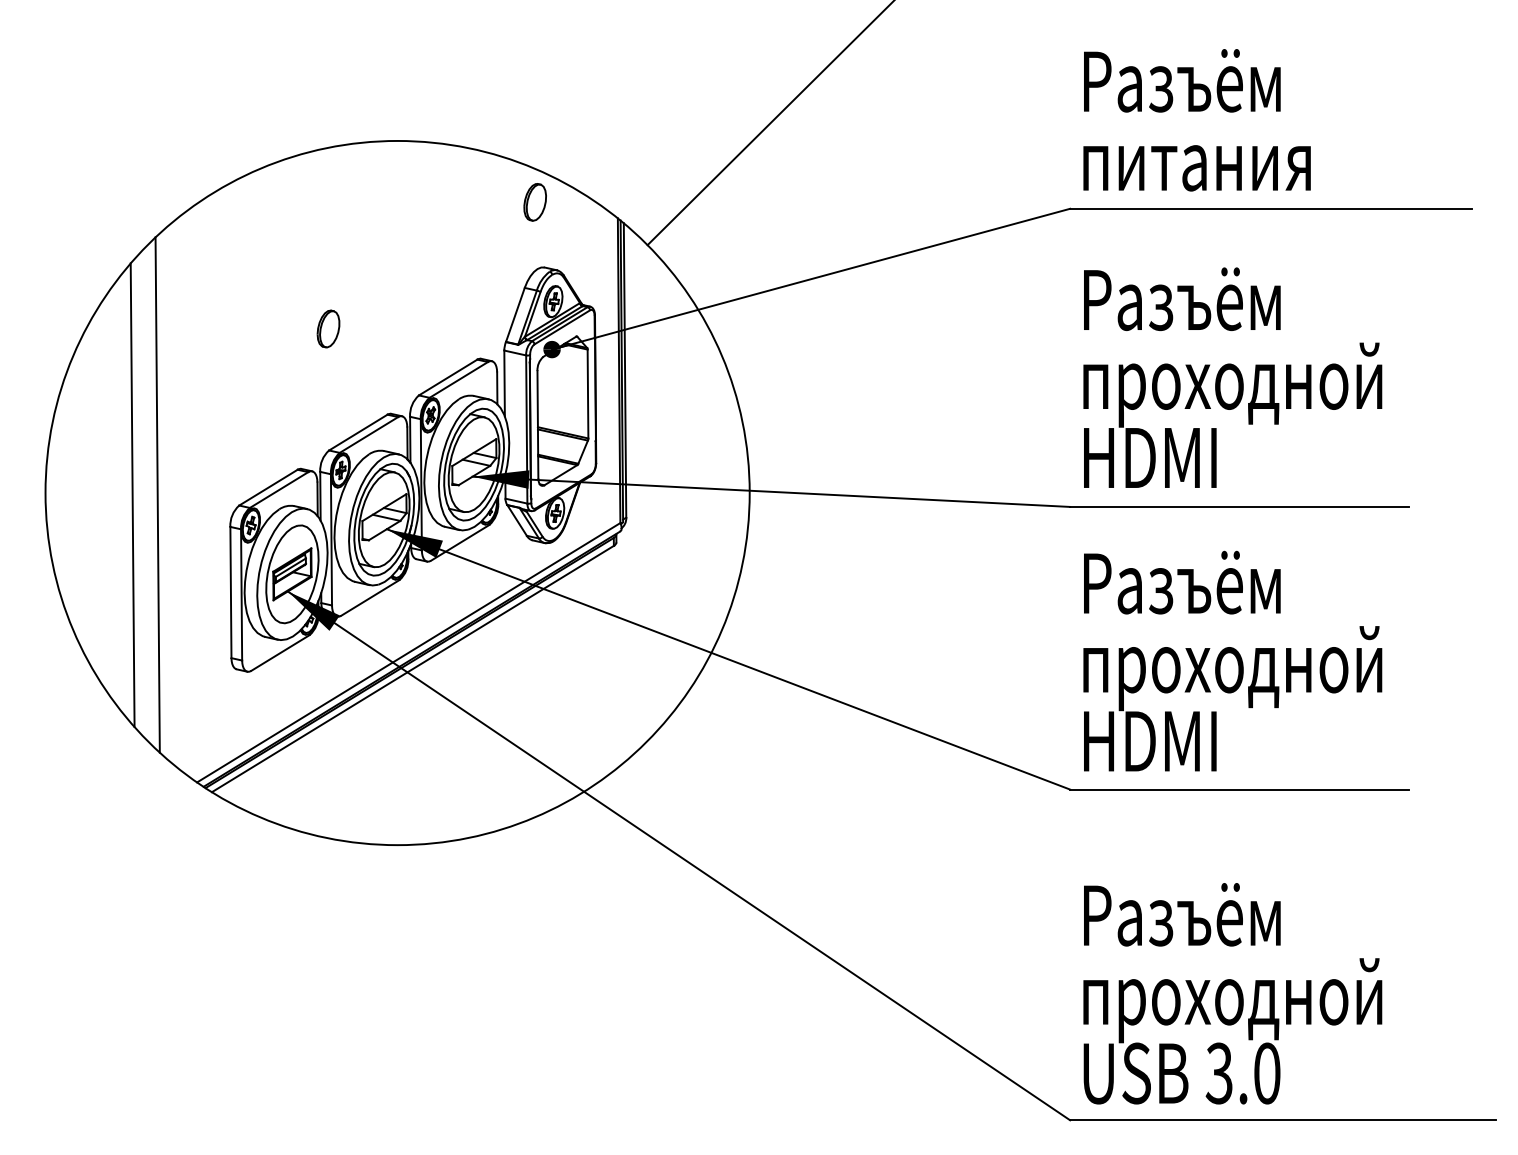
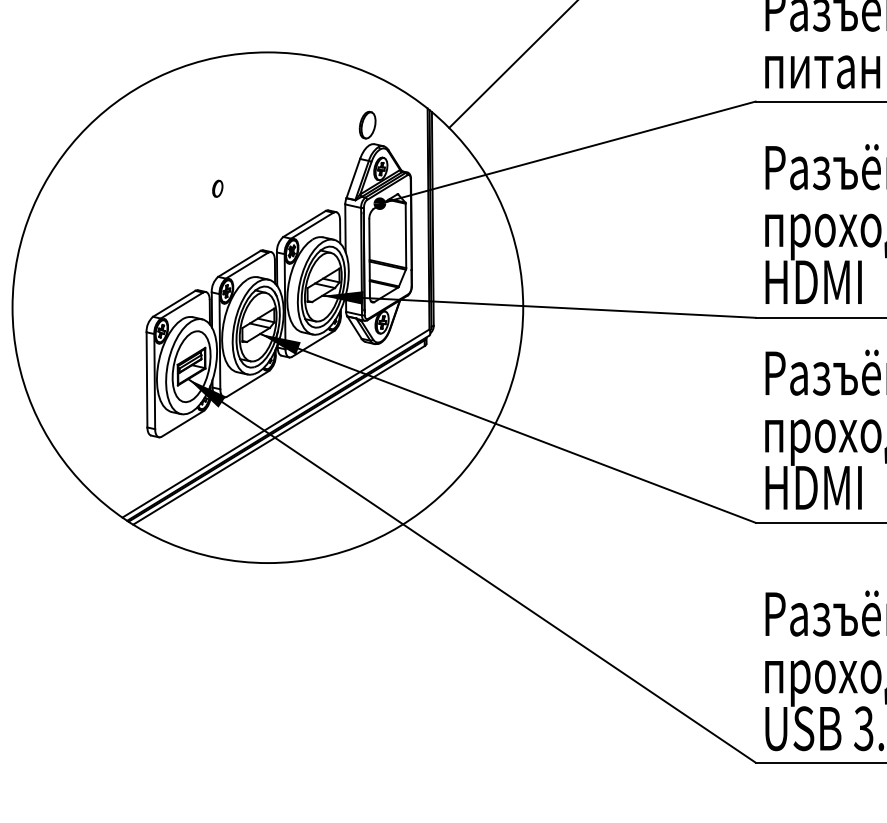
part: (534, 202) -> (367, 125), moved
part: (328, 328) -> (217, 188), size x0.6
line: (157, 494) -> (93, 308), removed
line: (132, 495) -> (75, 309), removed

